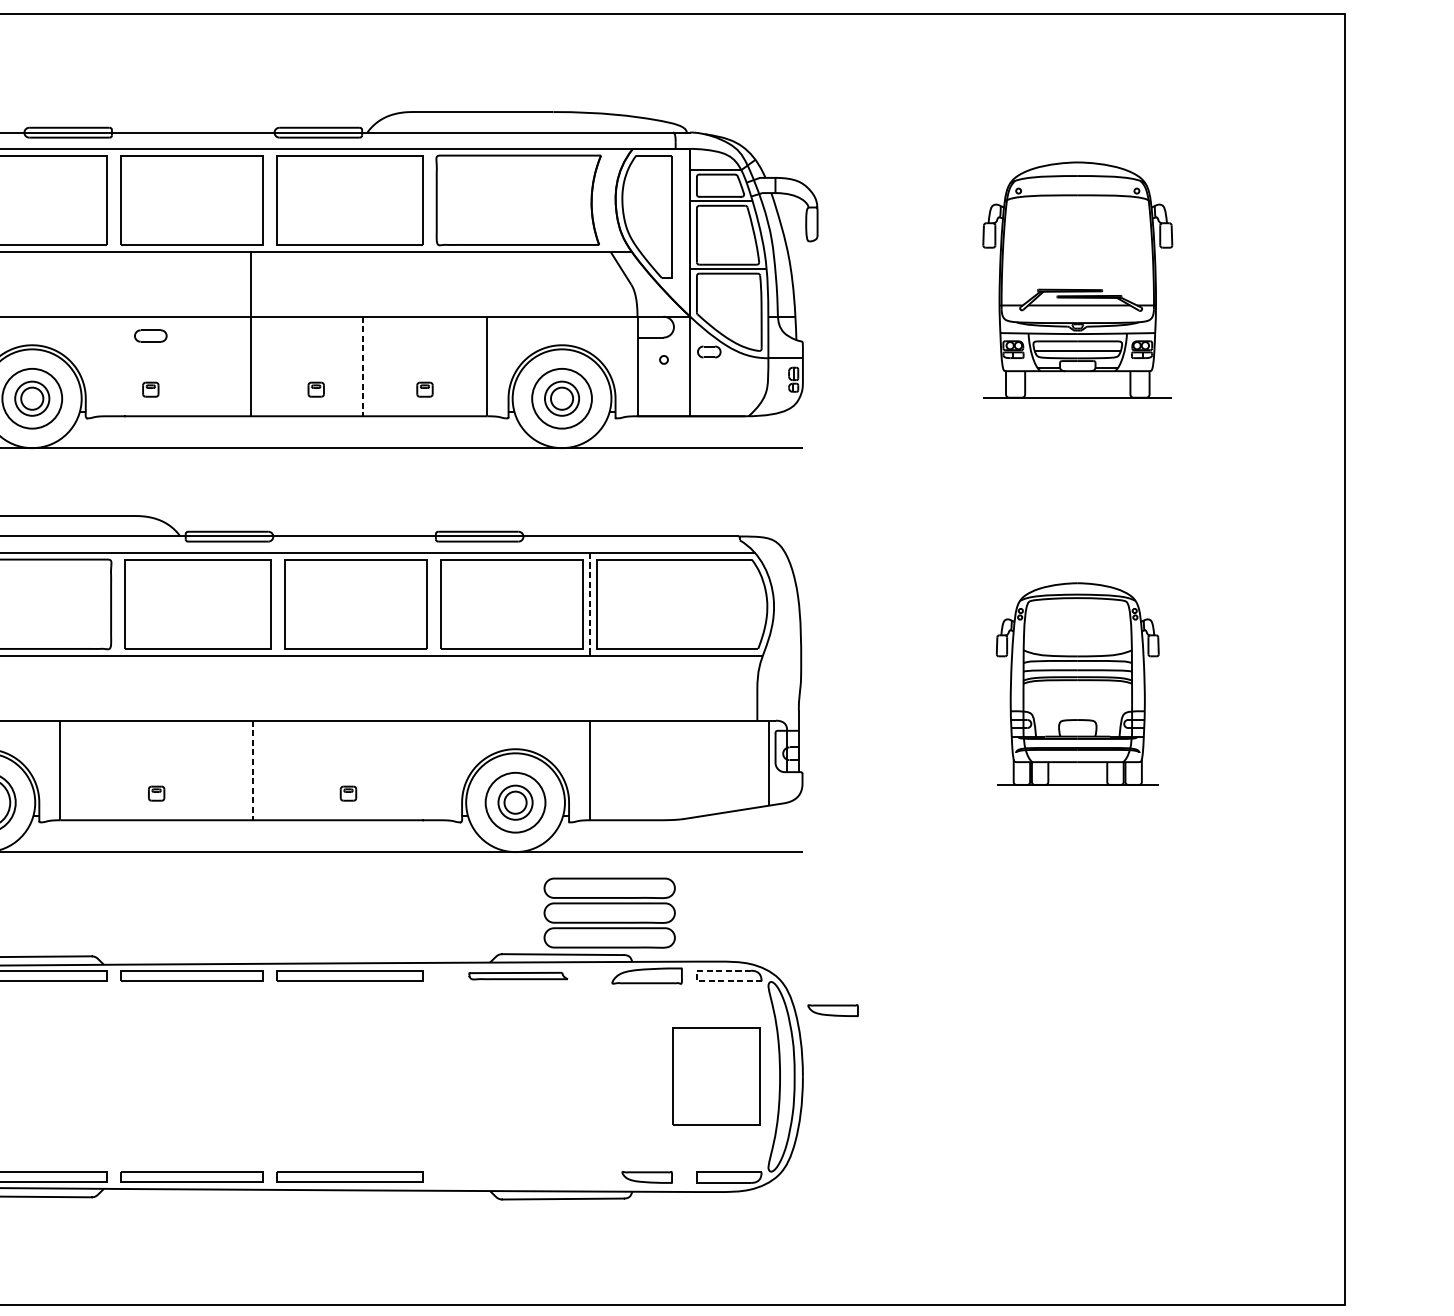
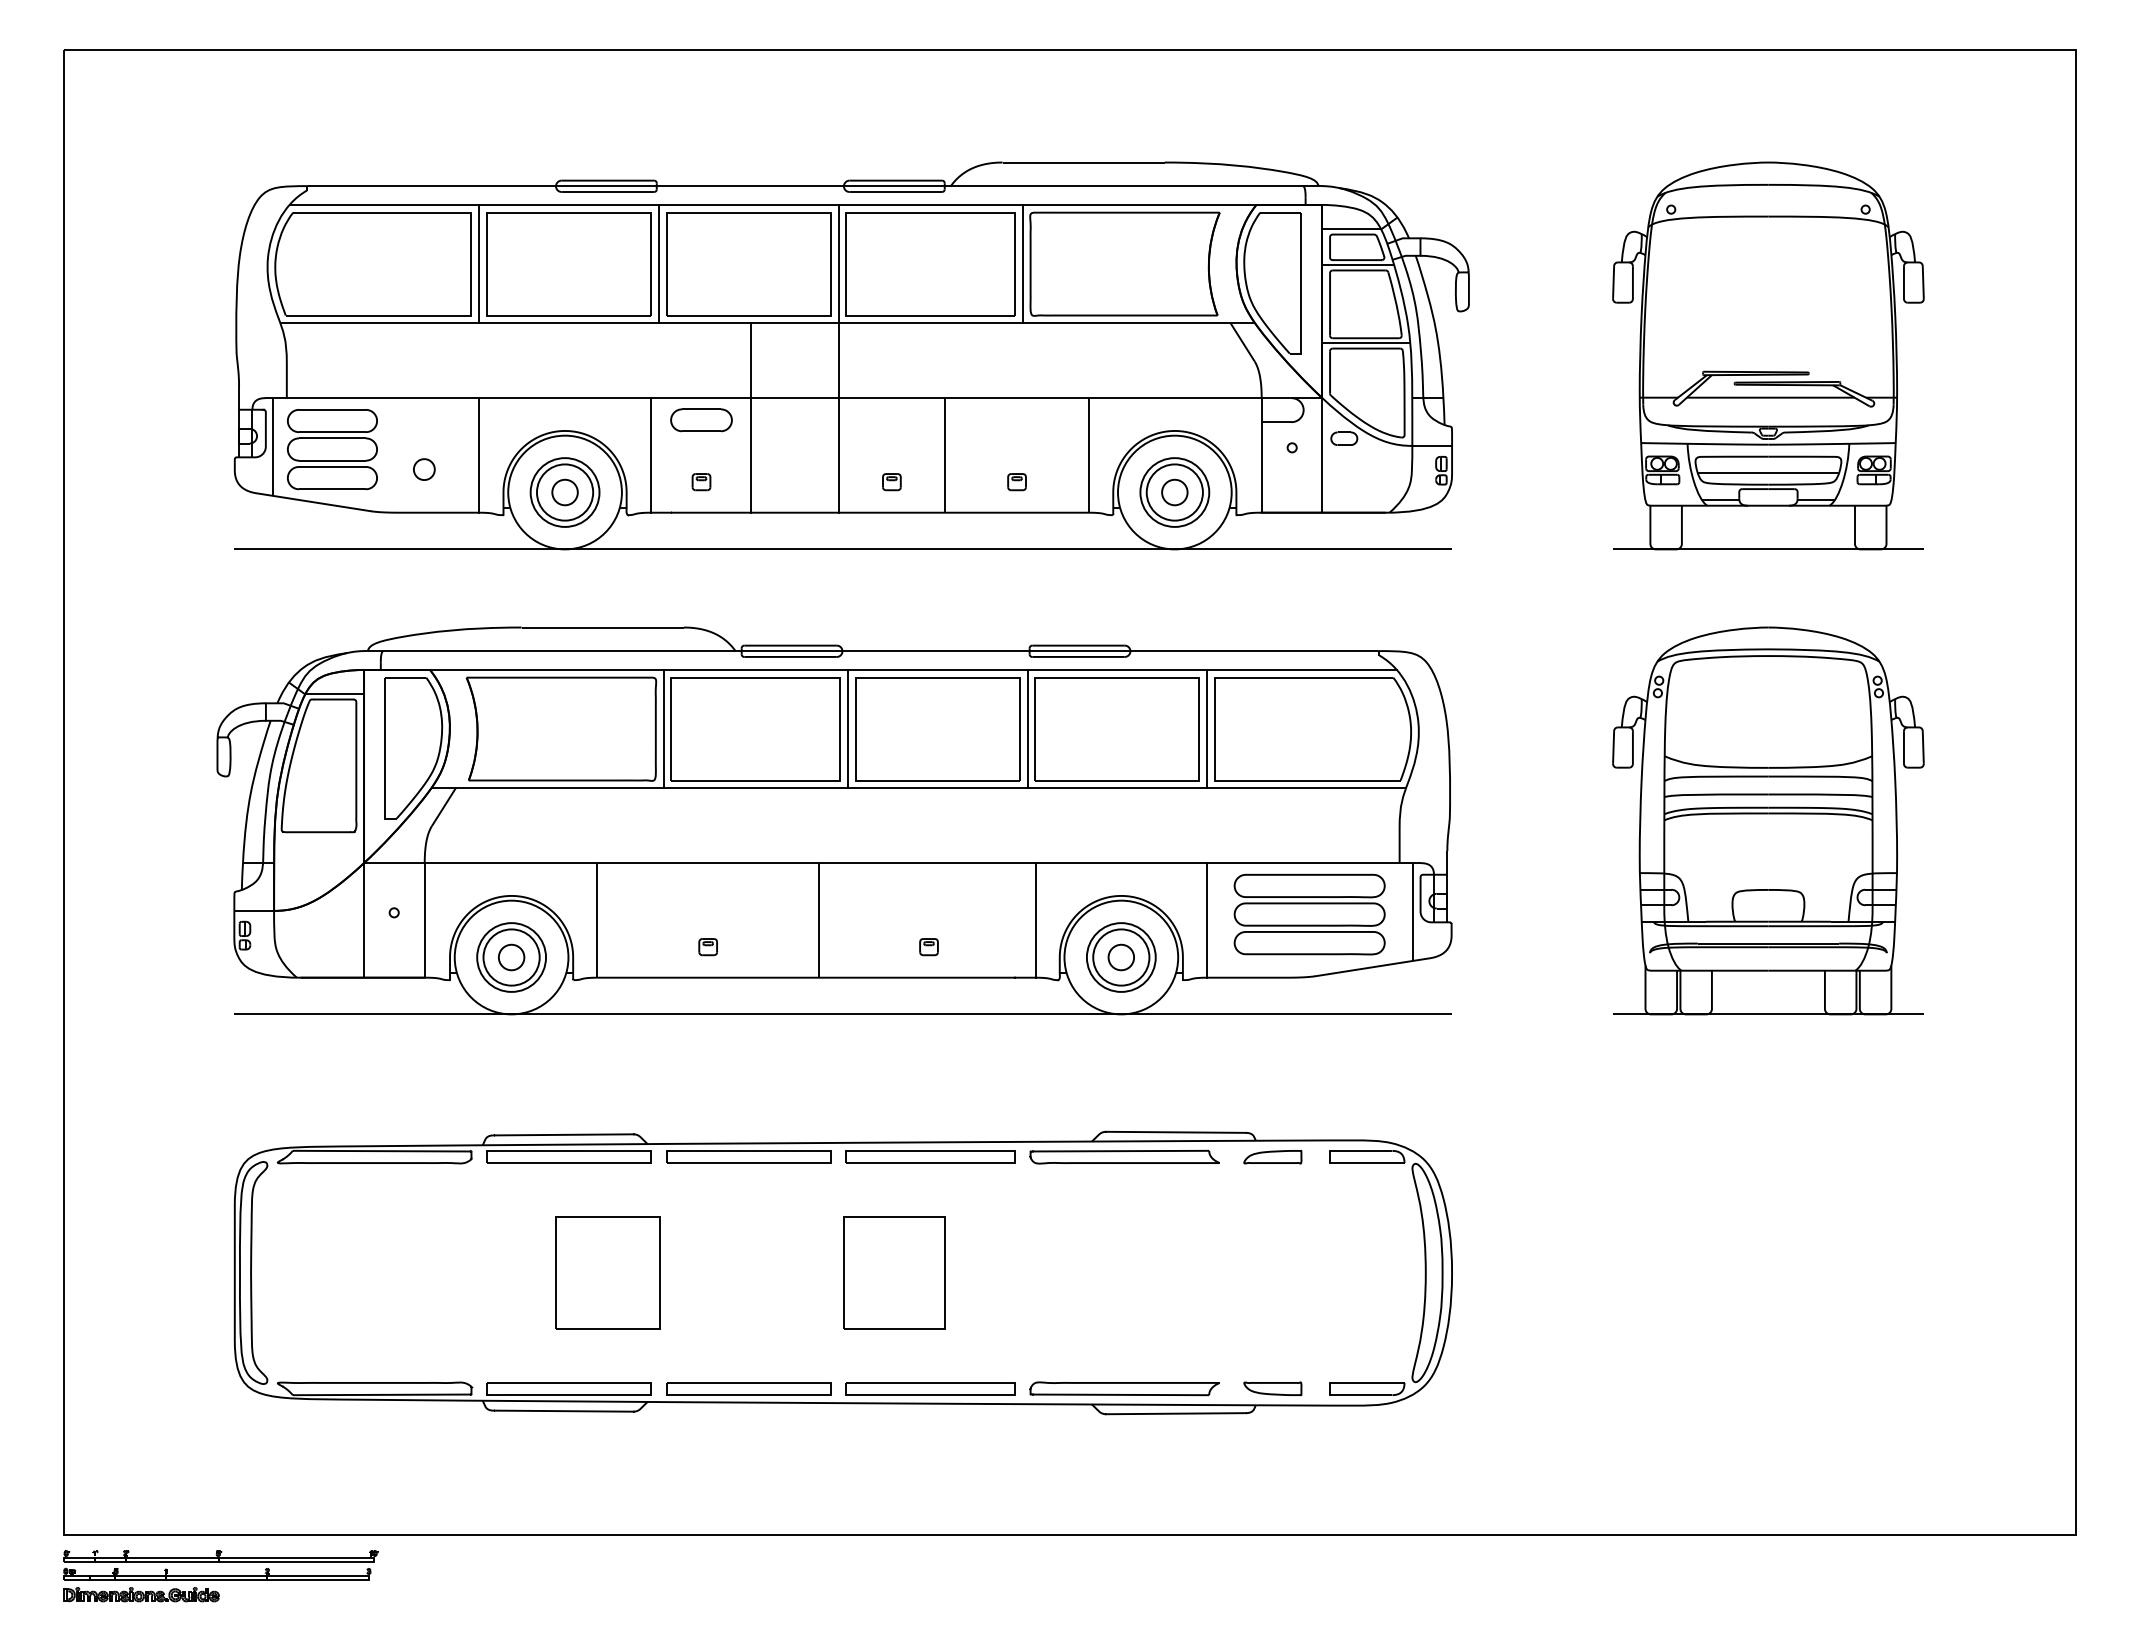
line: (113, 199) -> (658, 263), added
line: (429, 199) -> (1022, 263), added
part: (1077, 279) -> (1768, 355), size x1.43
line: (269, 282) -> (838, 358), added
line: (250, 333) -> (751, 417), moved
part: (150, 336) -> (701, 420), size x1.67
line: (106, 366) -> (650, 455), added
line: (362, 366) -> (945, 455), dashed -> solid
circle: (31, 398) -> (564, 492), size x1.43
circle: (561, 398) -> (1174, 492), size x1.43
line: (117, 603) -> (663, 728), added
line: (277, 603) -> (847, 728), added
line: (434, 603) -> (1027, 728), added
line: (590, 604) -> (1207, 729), dashed -> solid
part: (1077, 683) -> (1768, 820), size x1.67
line: (253, 770) -> (819, 920), dashed -> solid
line: (440, 770) -> (1035, 920), added
circle: (515, 802) -> (1121, 957), size x1.43
part: (609, 913) -> (1309, 914), moved
part: (518, 975) -> (1124, 1156), size x1.67
part: (646, 976) -> (1272, 1157), size x0.71
line: (697, 981) -> (1330, 1163), dashed -> solid
part: (832, 1010) -> (1486, 1196), removed
part: (69, 1076) -> (607, 1272), added
part: (716, 1076) -> (894, 1272), moved
part: (518, 1177) -> (1124, 1388), added

